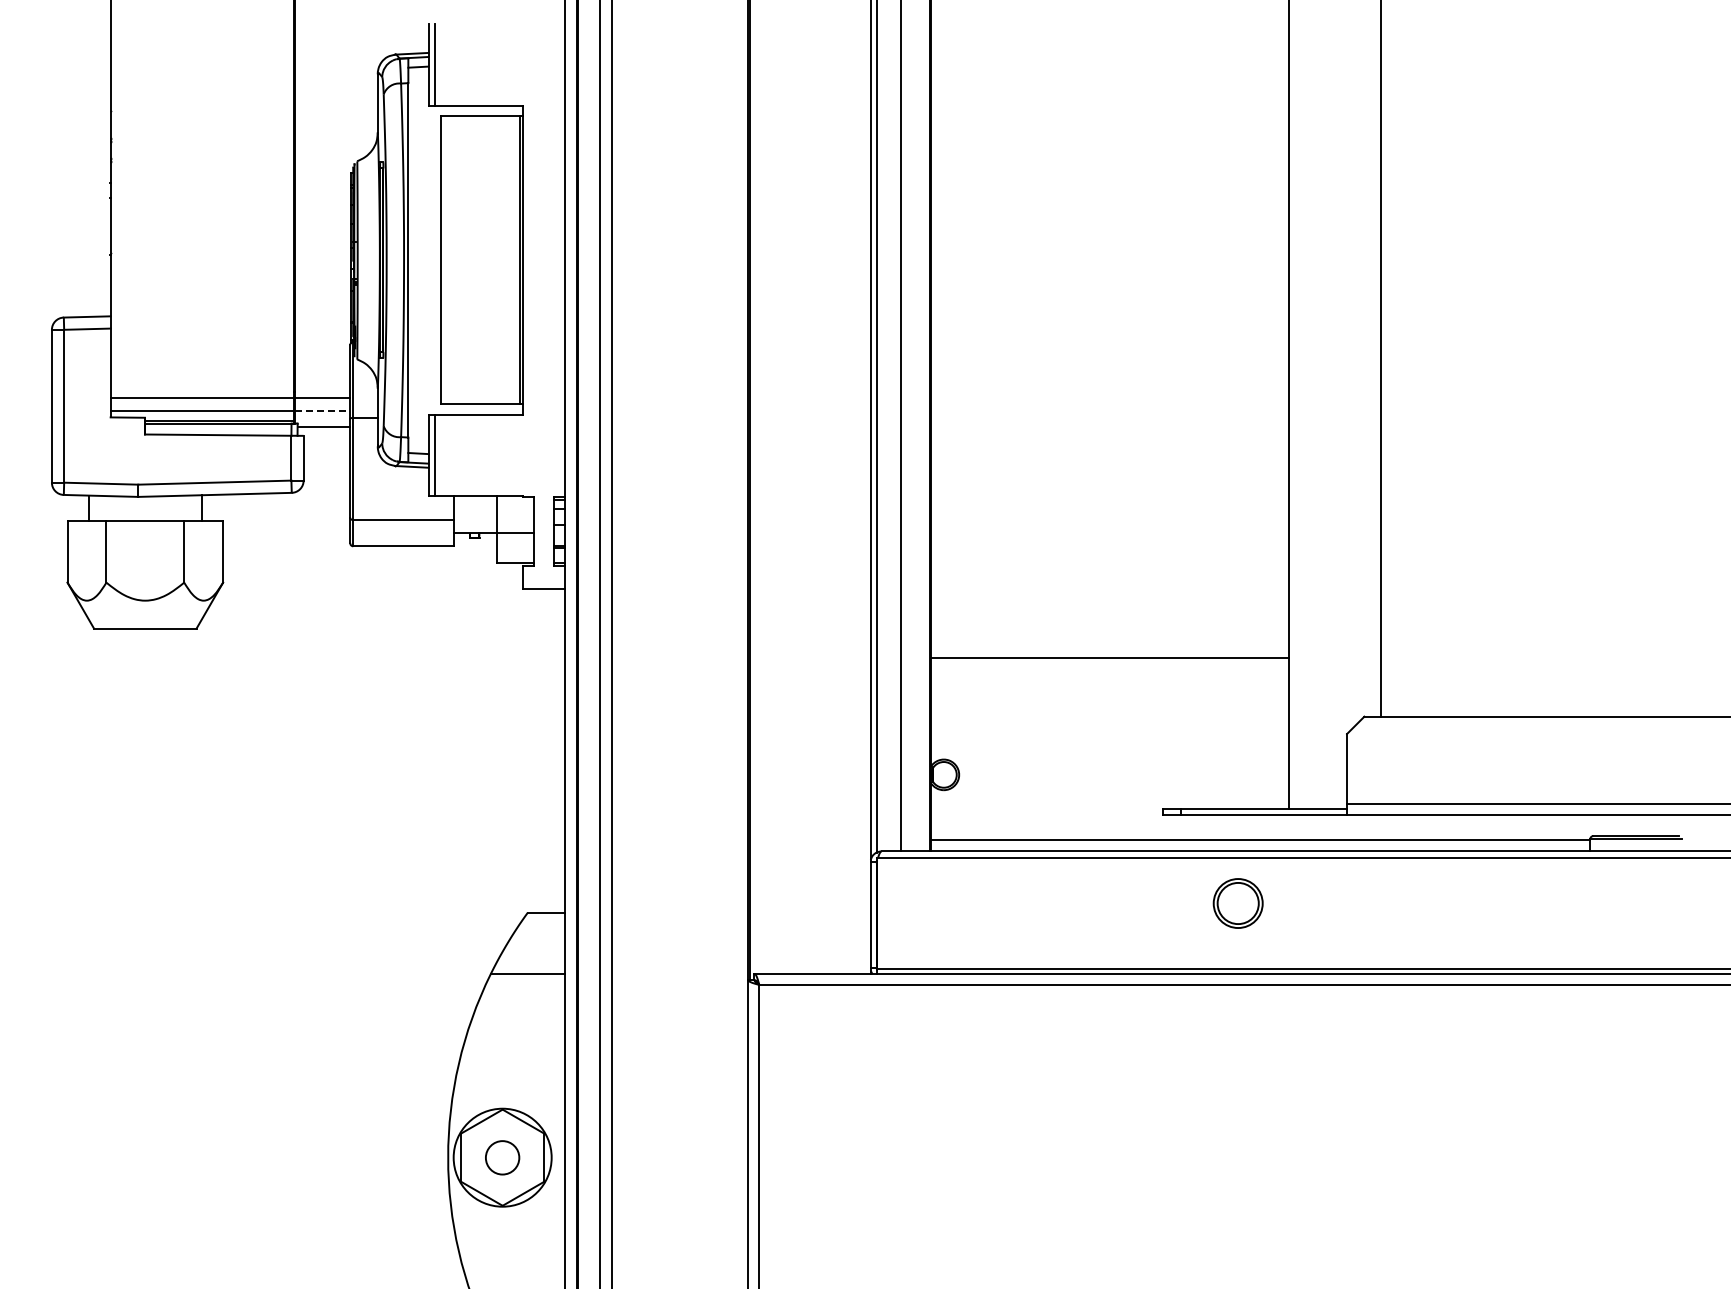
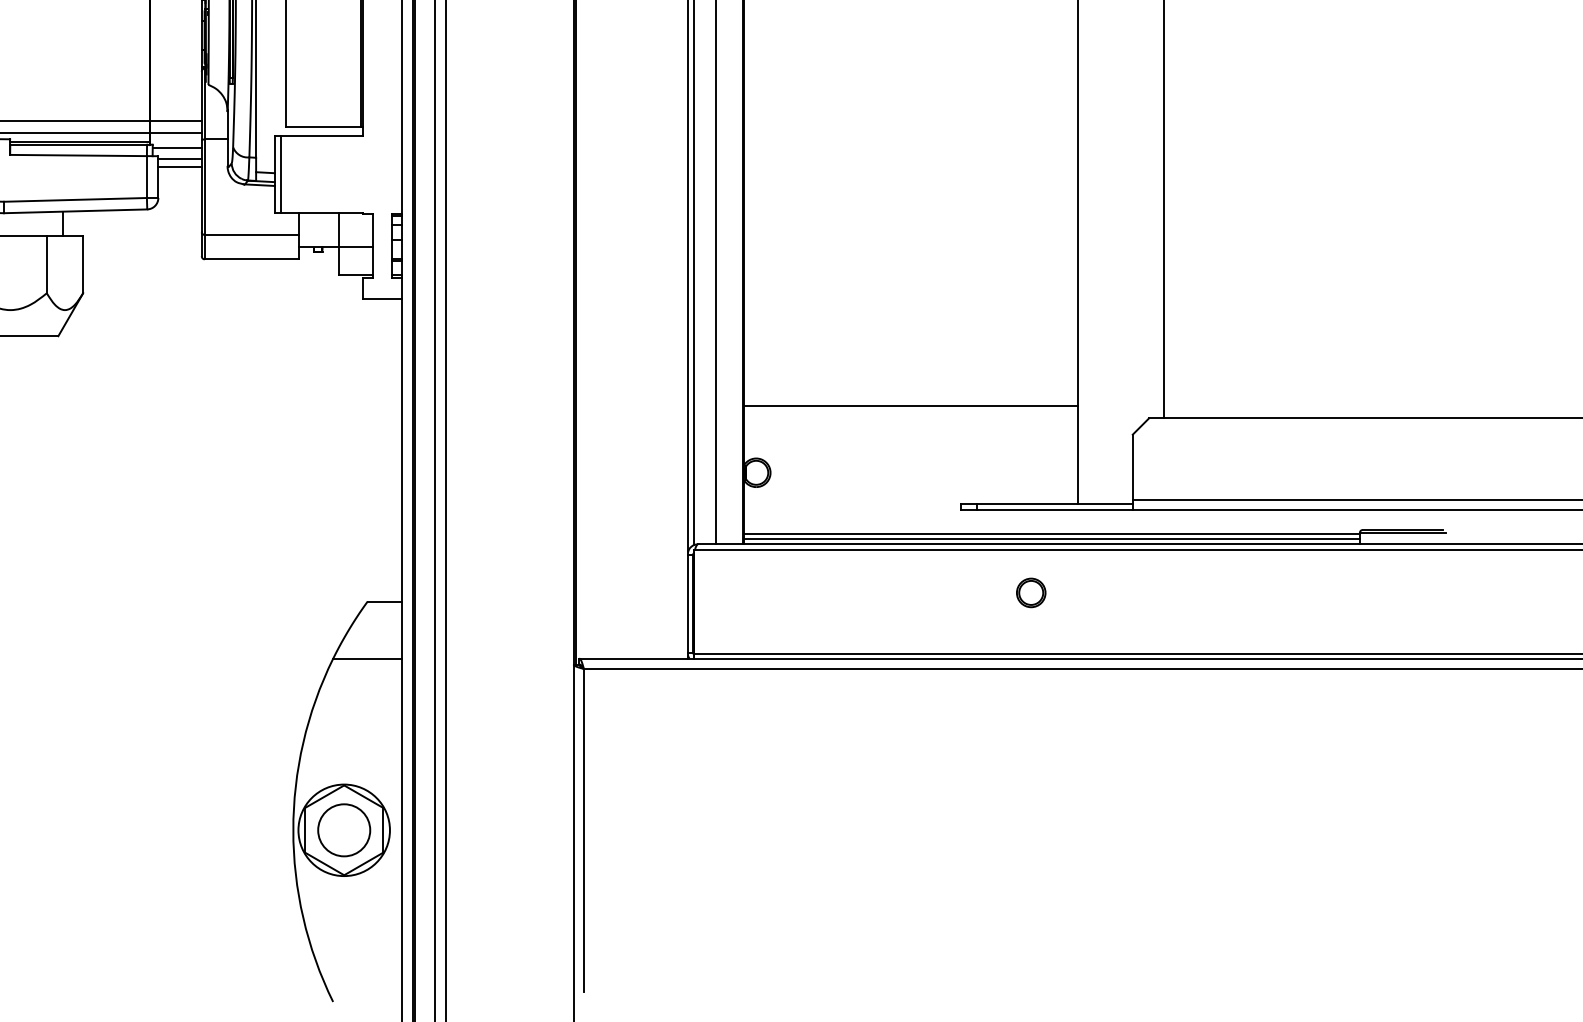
line: (322, 410) -> (175, 132), dashed -> solid
line: (326, 438) -> (179, 158), added
line: (326, 447) -> (179, 167), added
line: (1109, 658) -> (910, 406), moved
line: (1260, 845) -> (1051, 538), added
part: (1238, 903) -> (1031, 592), size x0.62
circle: (502, 1157) -> (344, 830), size x1.67

